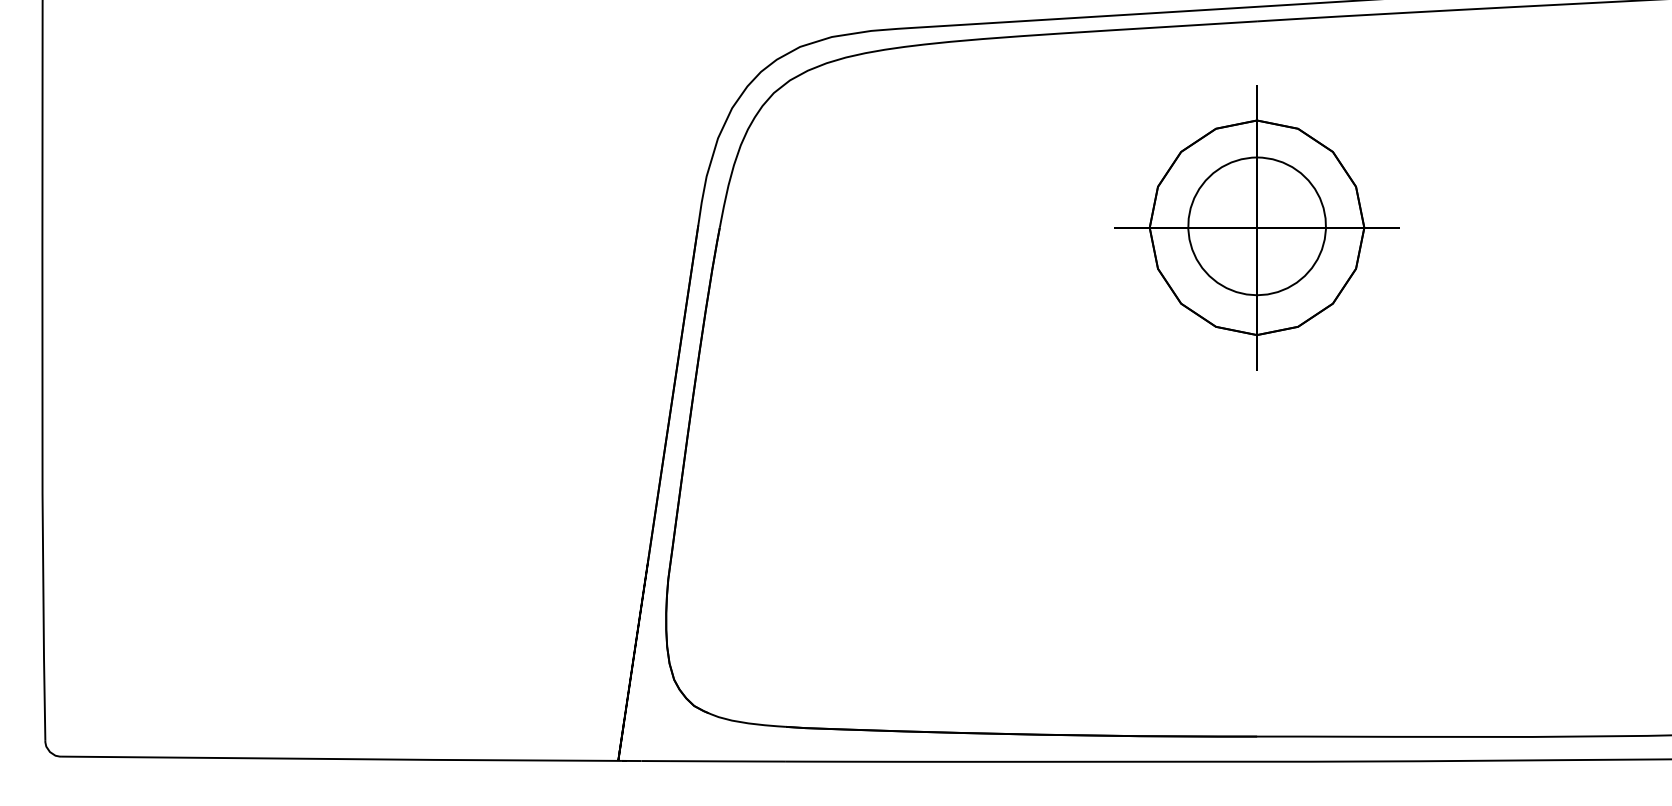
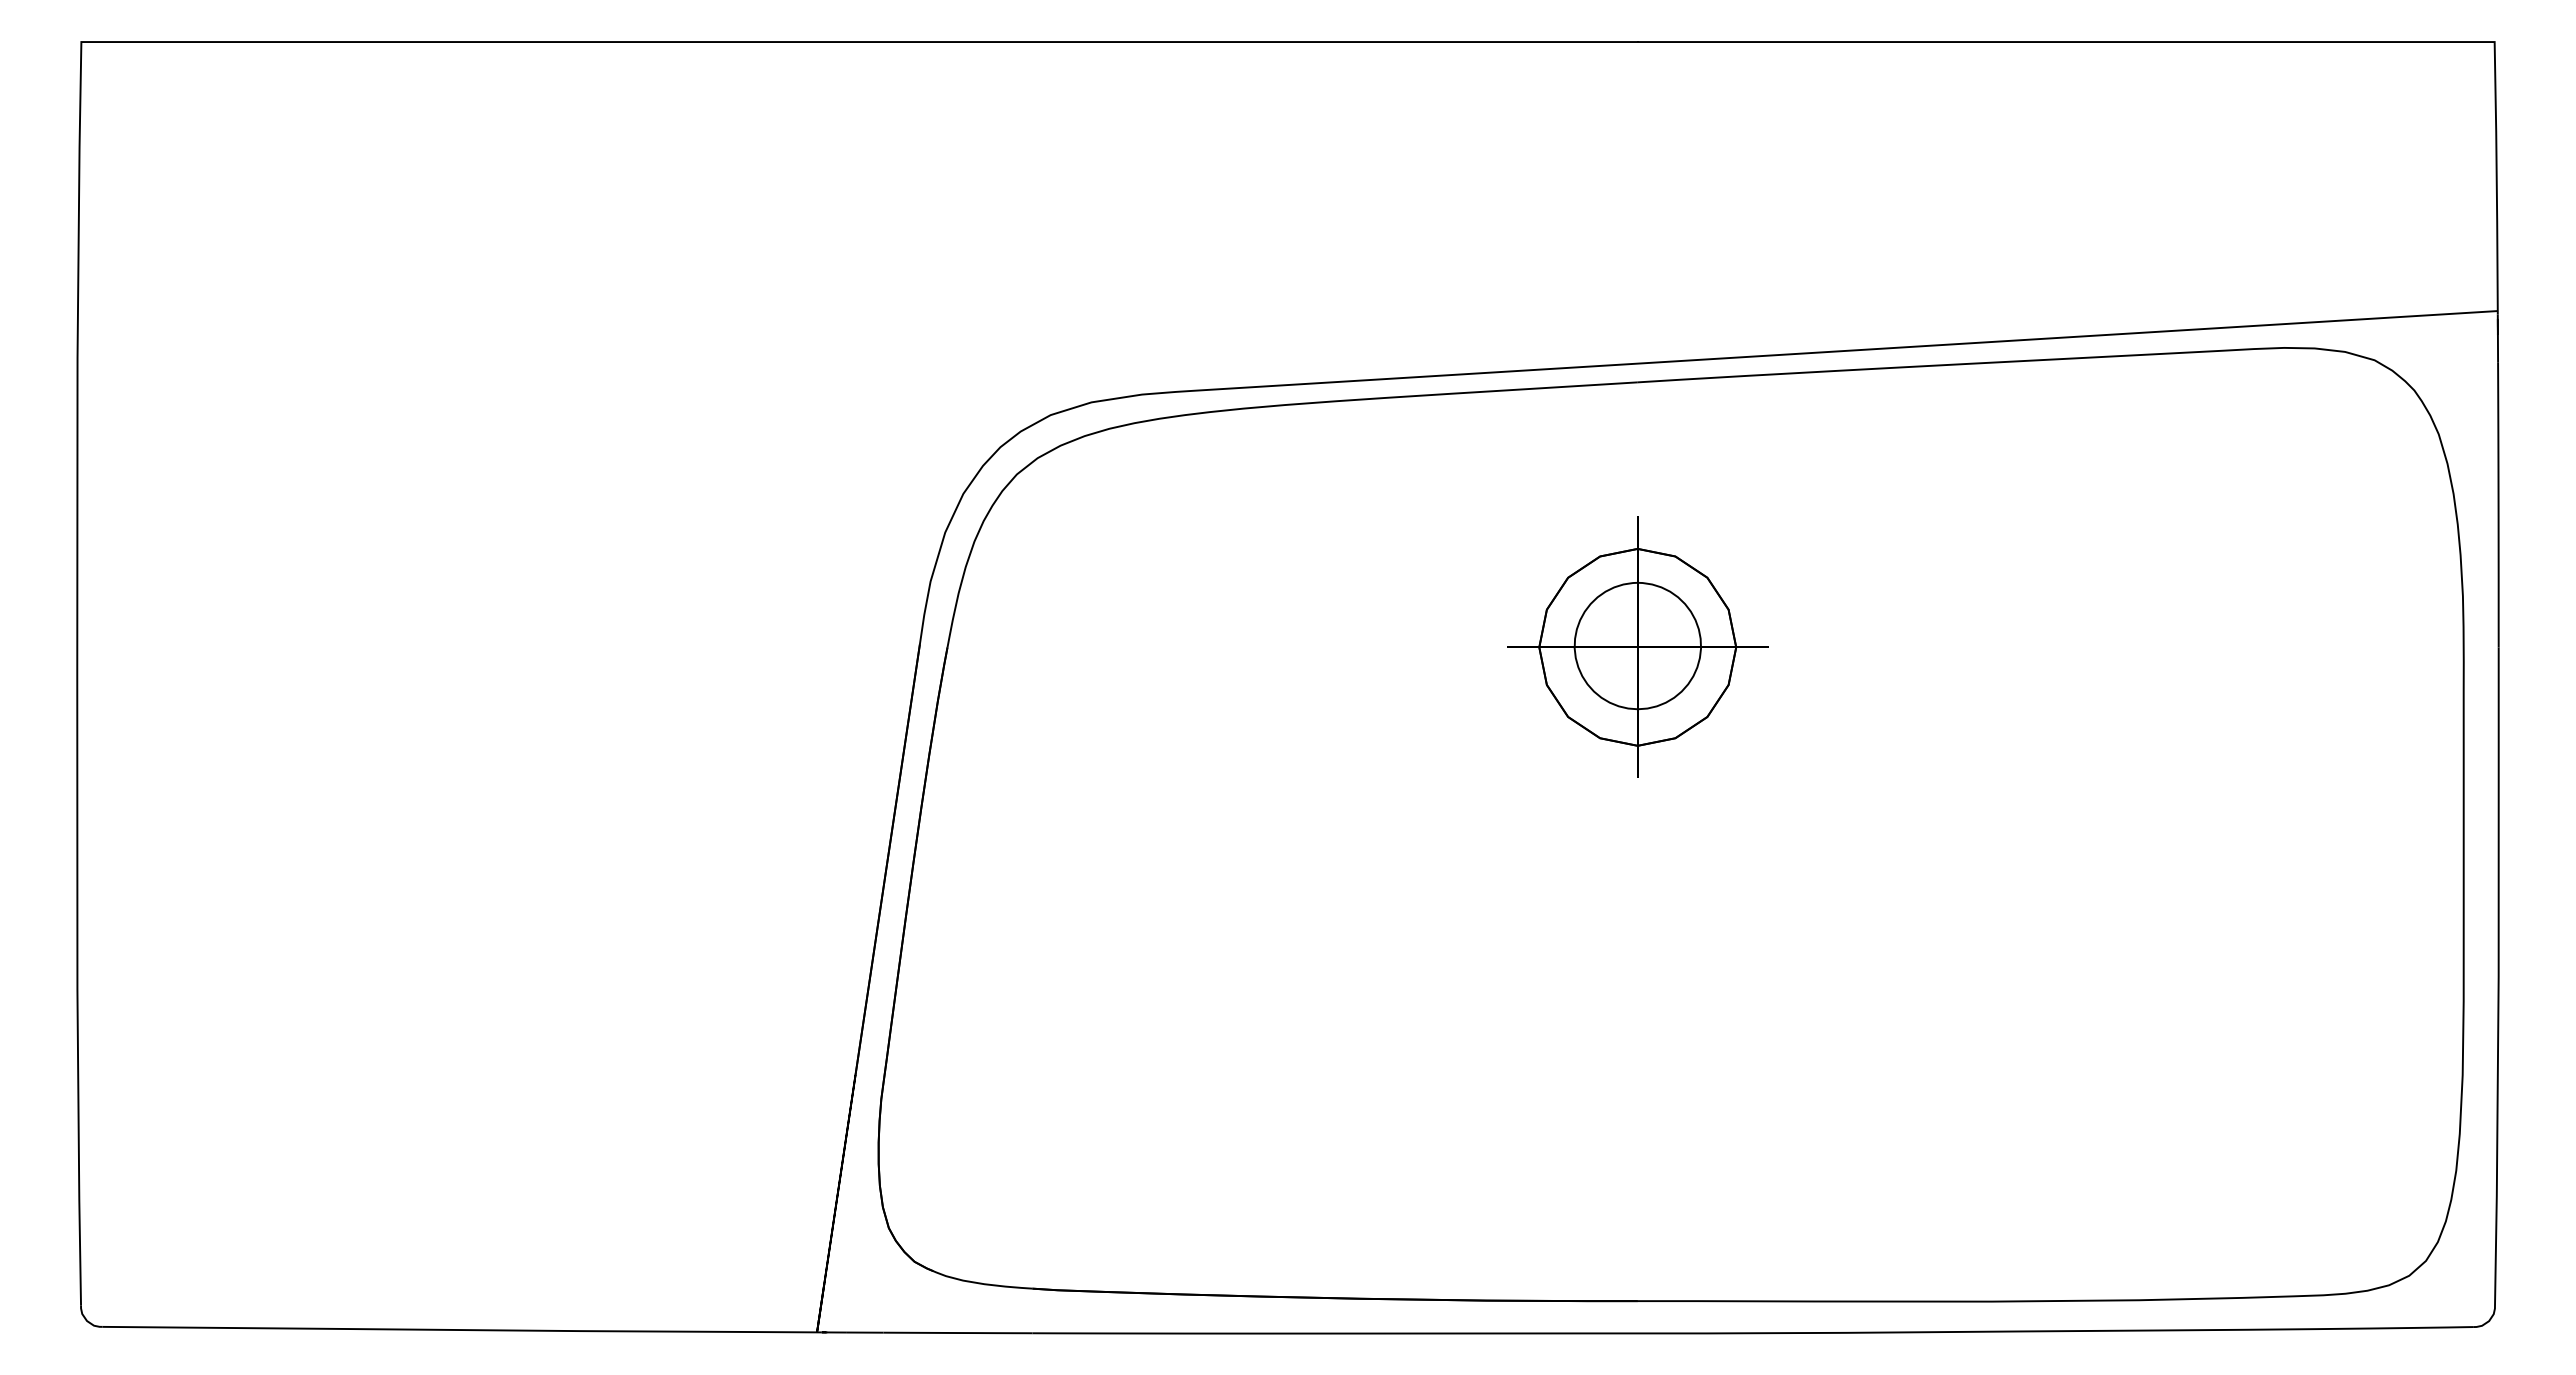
part: (1256, 227) -> (1637, 646), size x0.71

